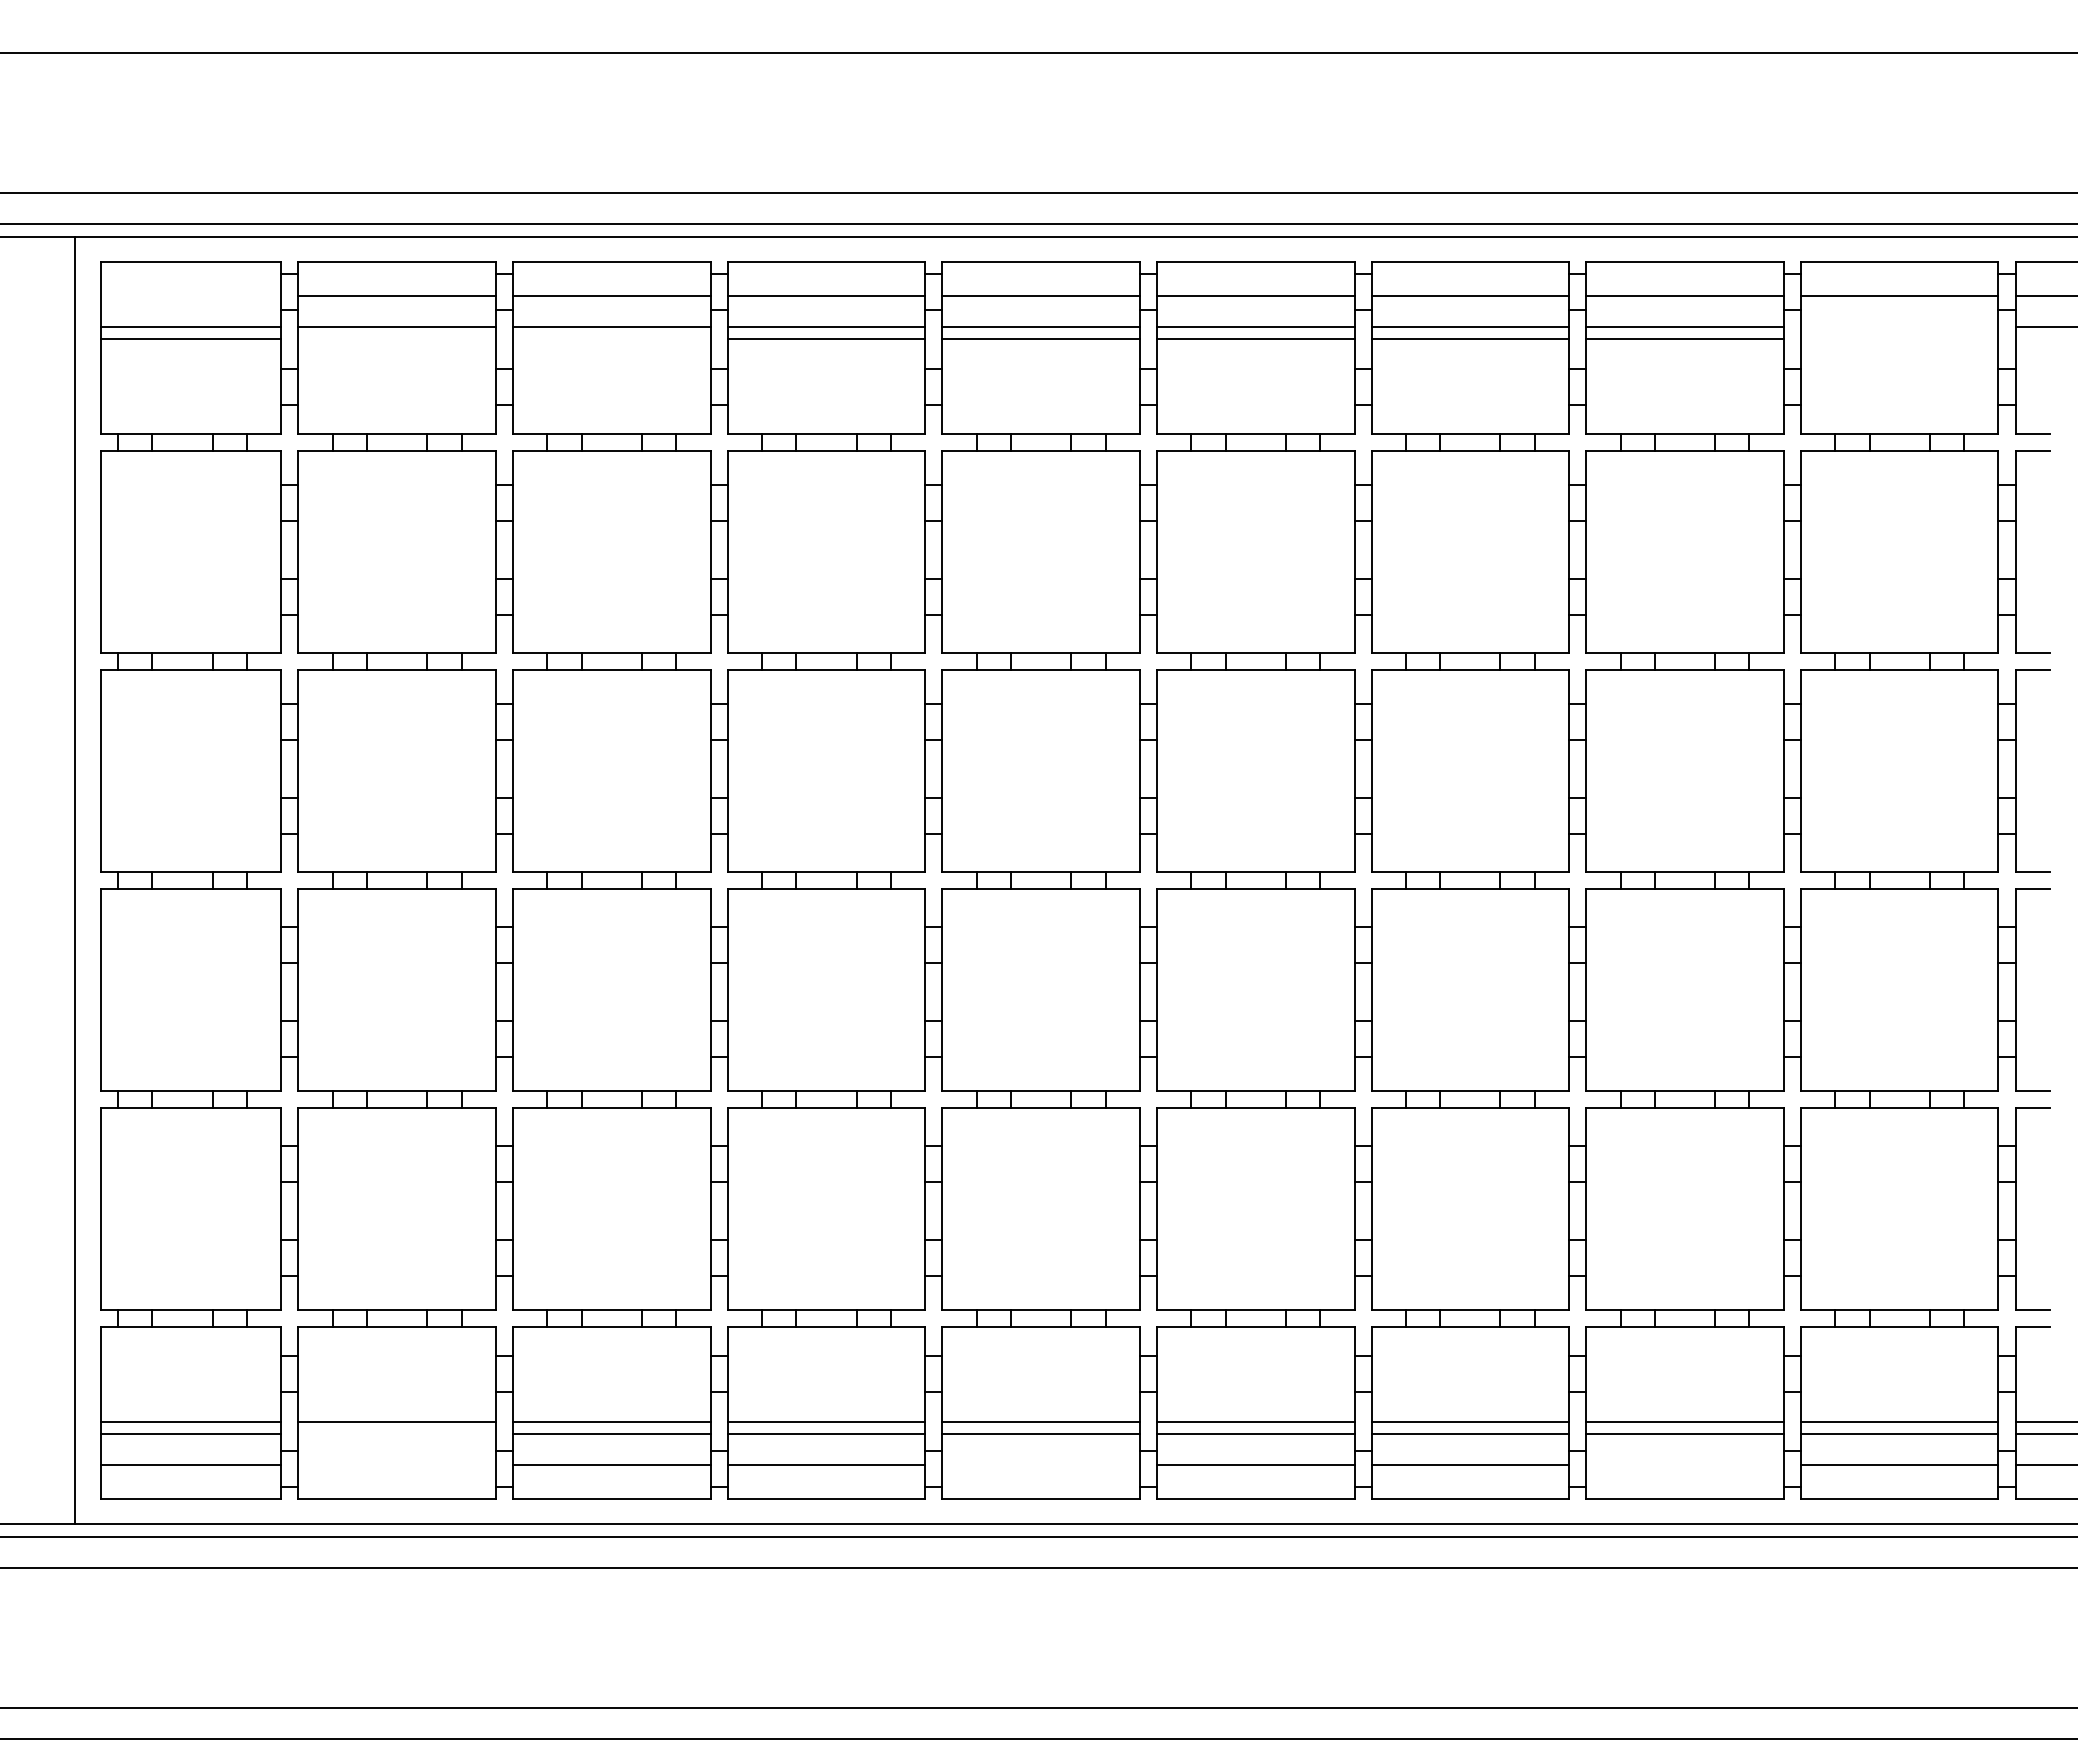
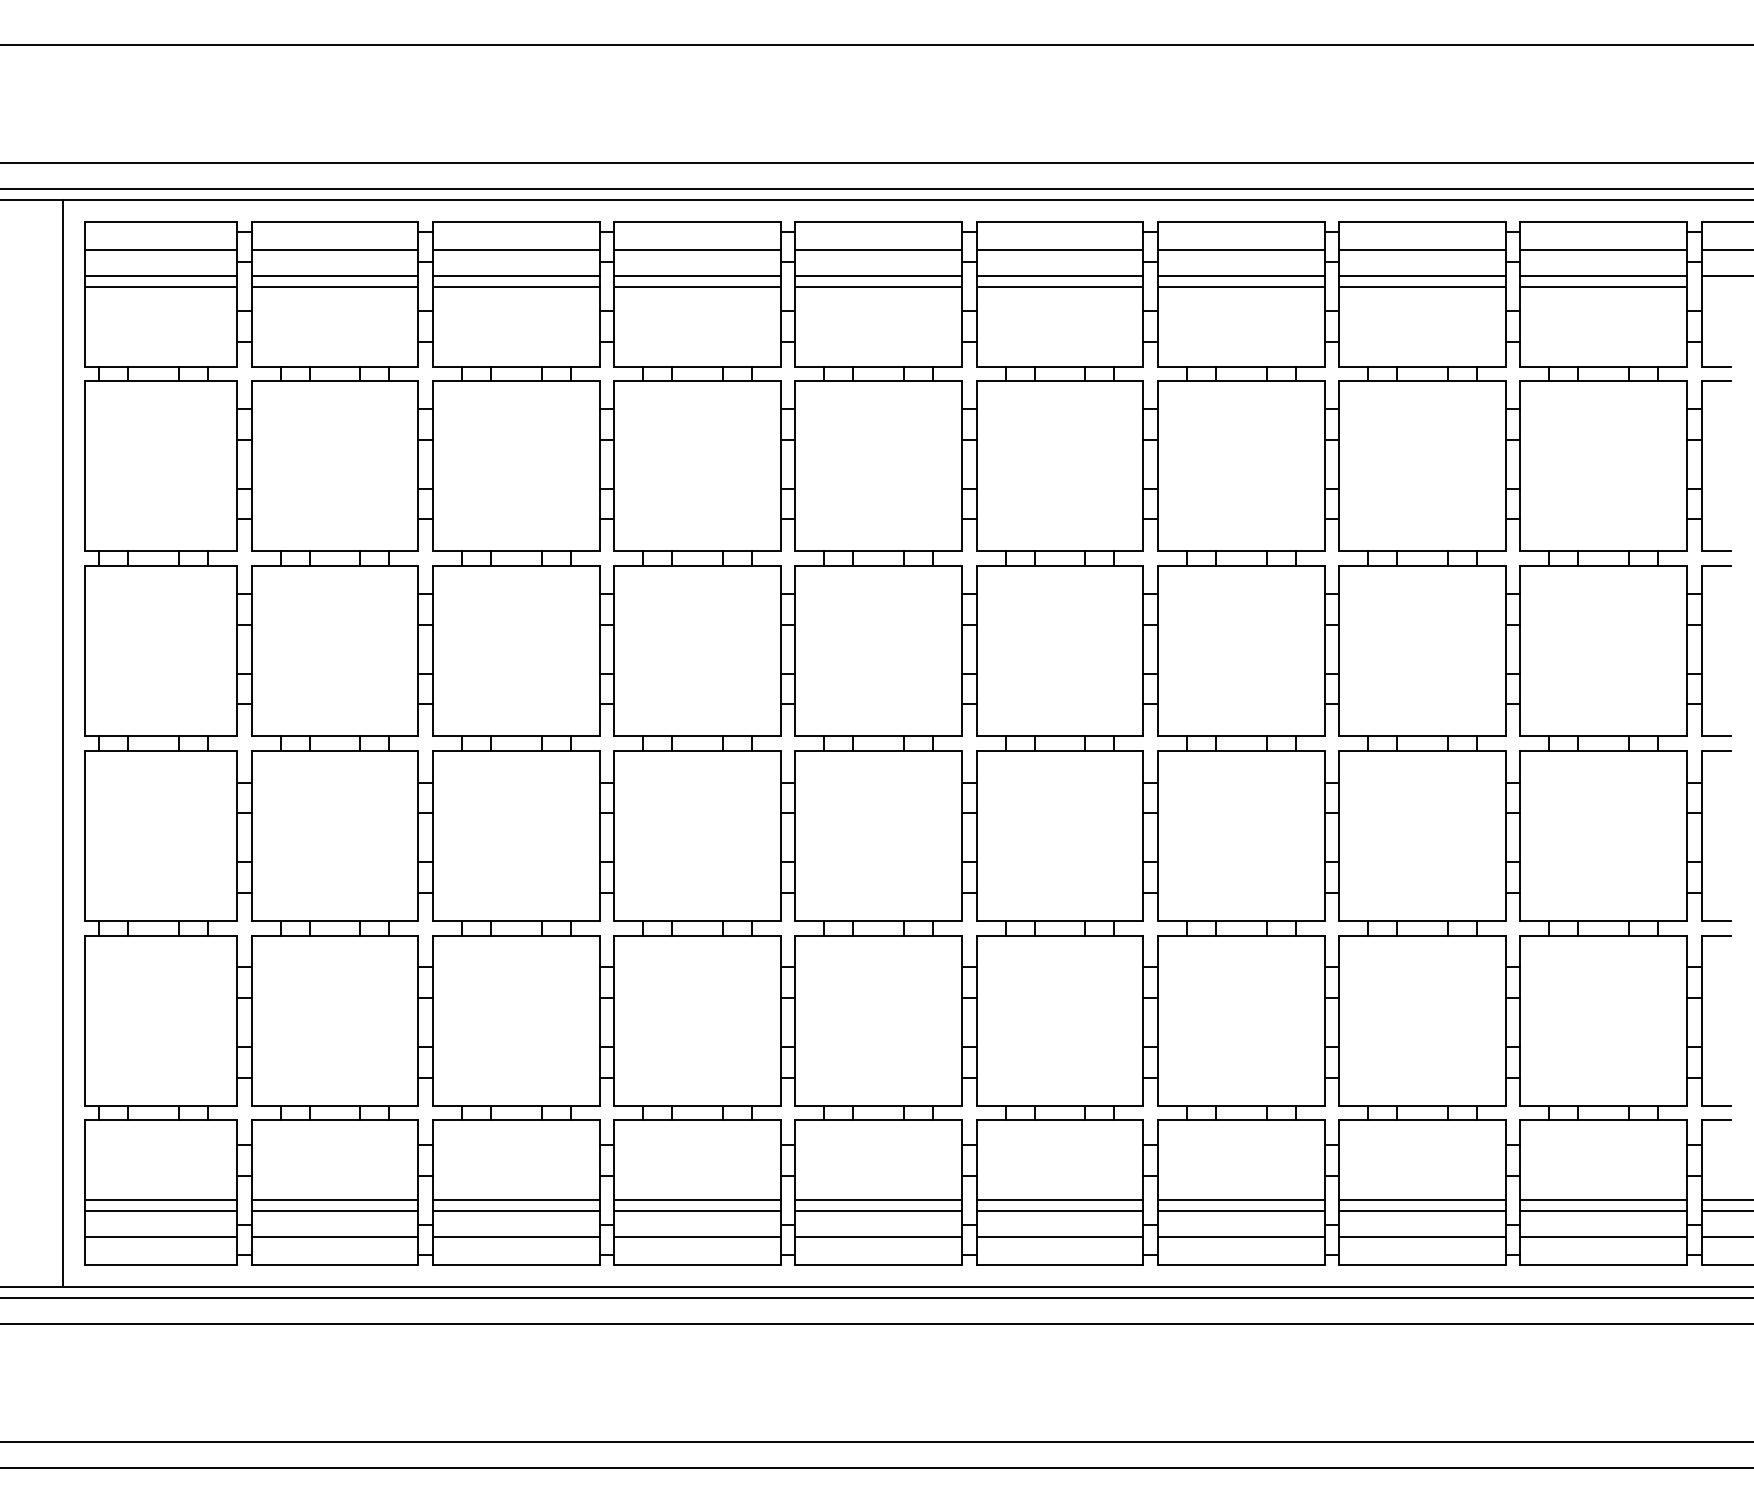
line: (190, 295) -> (160, 249), added
line: (1899, 326) -> (1603, 275), added
line: (396, 339) -> (334, 286), added
line: (611, 339) -> (516, 286), added
line: (1899, 339) -> (1603, 286), added
line: (396, 1434) -> (334, 1211), added
line: (396, 1465) -> (334, 1237), added
line: (1040, 1465) -> (878, 1237), added
line: (1684, 1465) -> (1421, 1237), added

